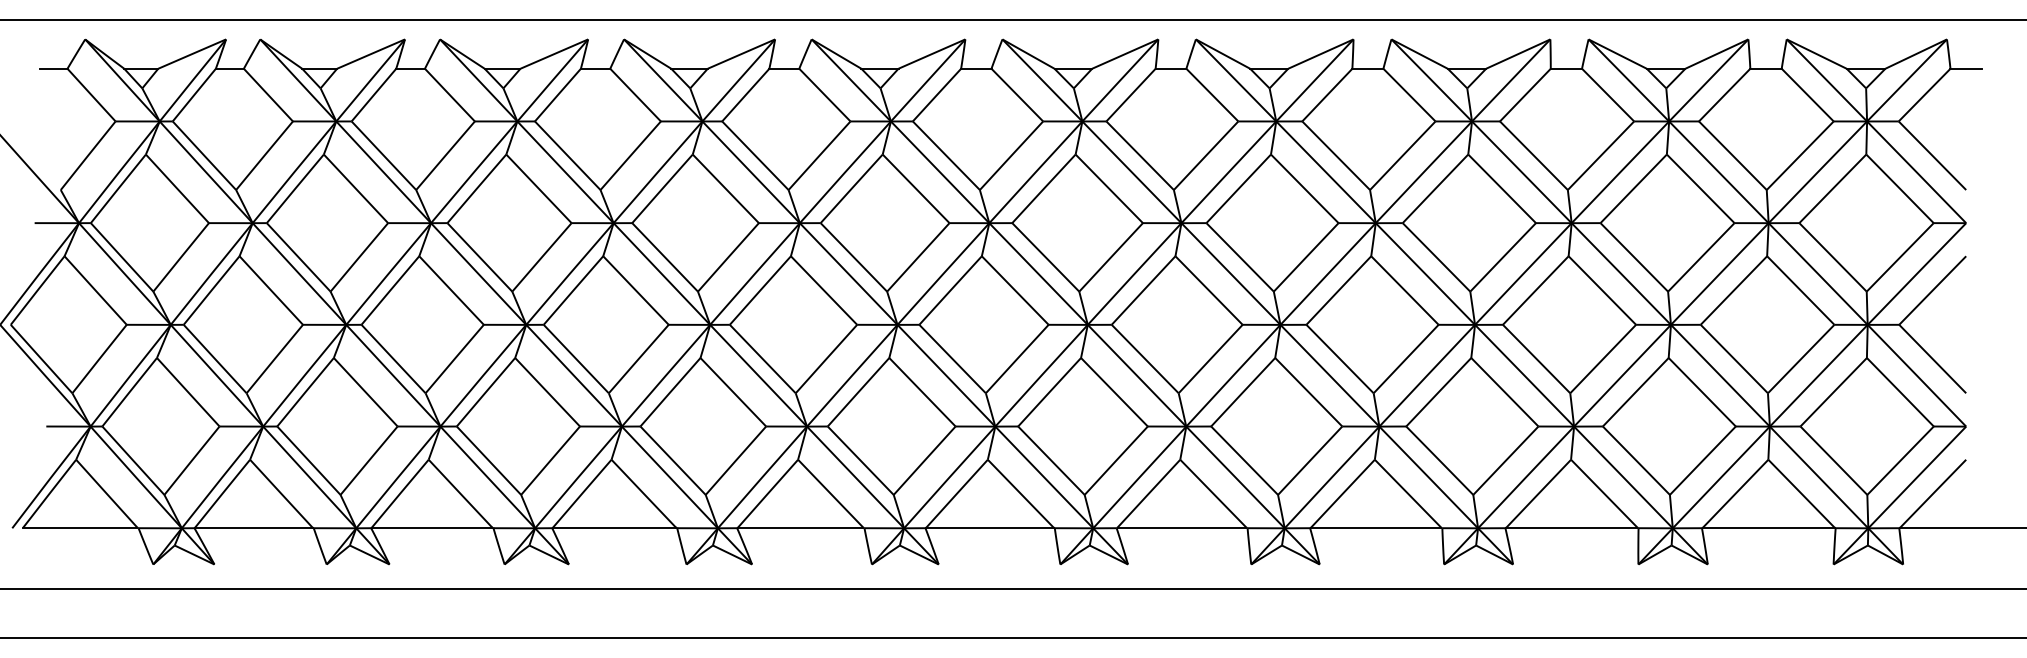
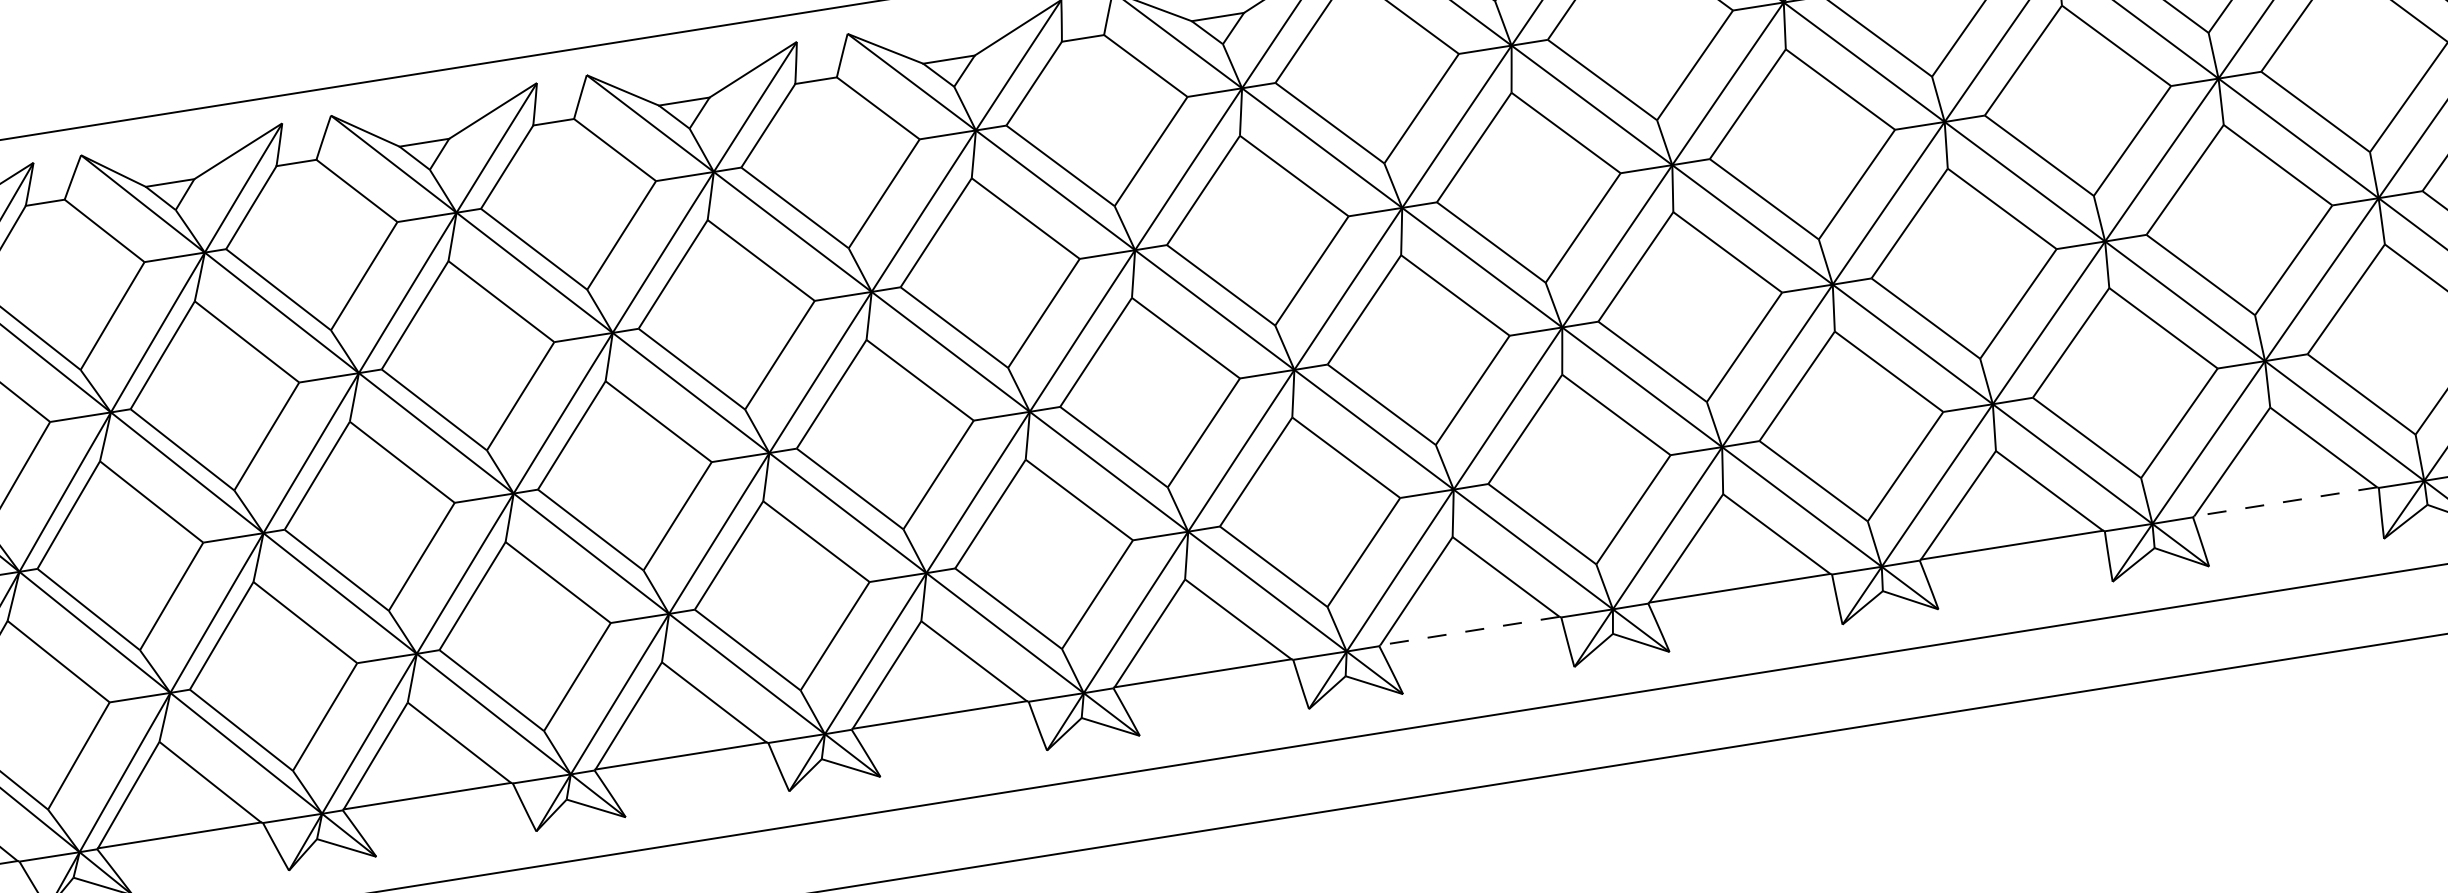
line: (1181, 527) -> (1469, 630), solid -> dashed
line: (1768, 527) -> (2285, 501), solid -> dashed

